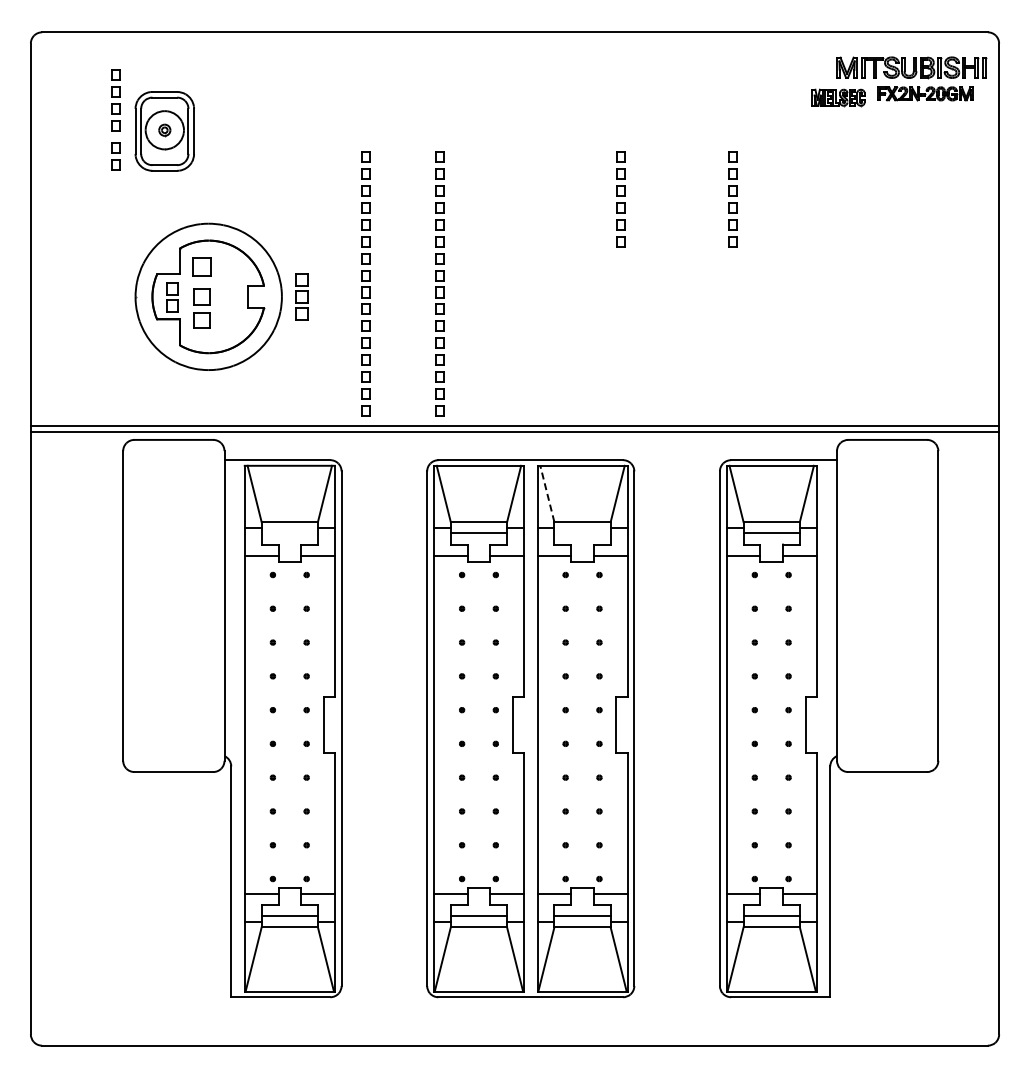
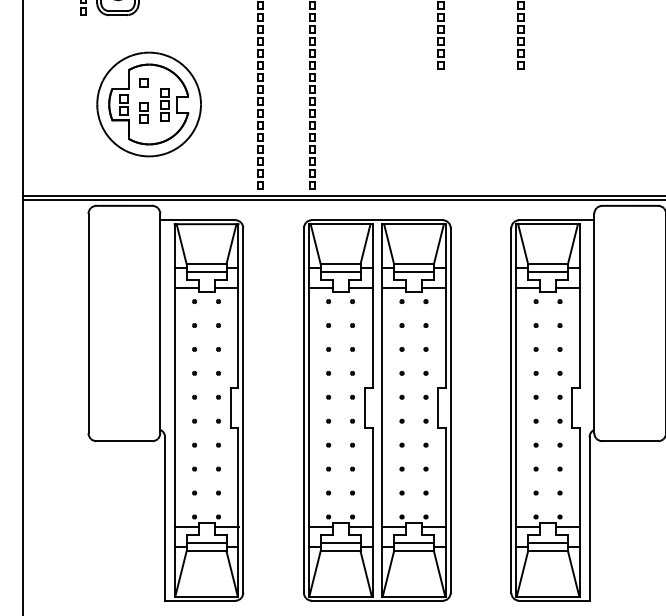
part: (201, 266) -> (144, 82), size x0.62
part: (301, 296) -> (164, 104), moved
part: (201, 308) -> (144, 112), size x0.71
line: (547, 493) -> (389, 243), dashed -> solid
line: (289, 533) -> (206, 272), added
line: (582, 533) -> (413, 272), added

